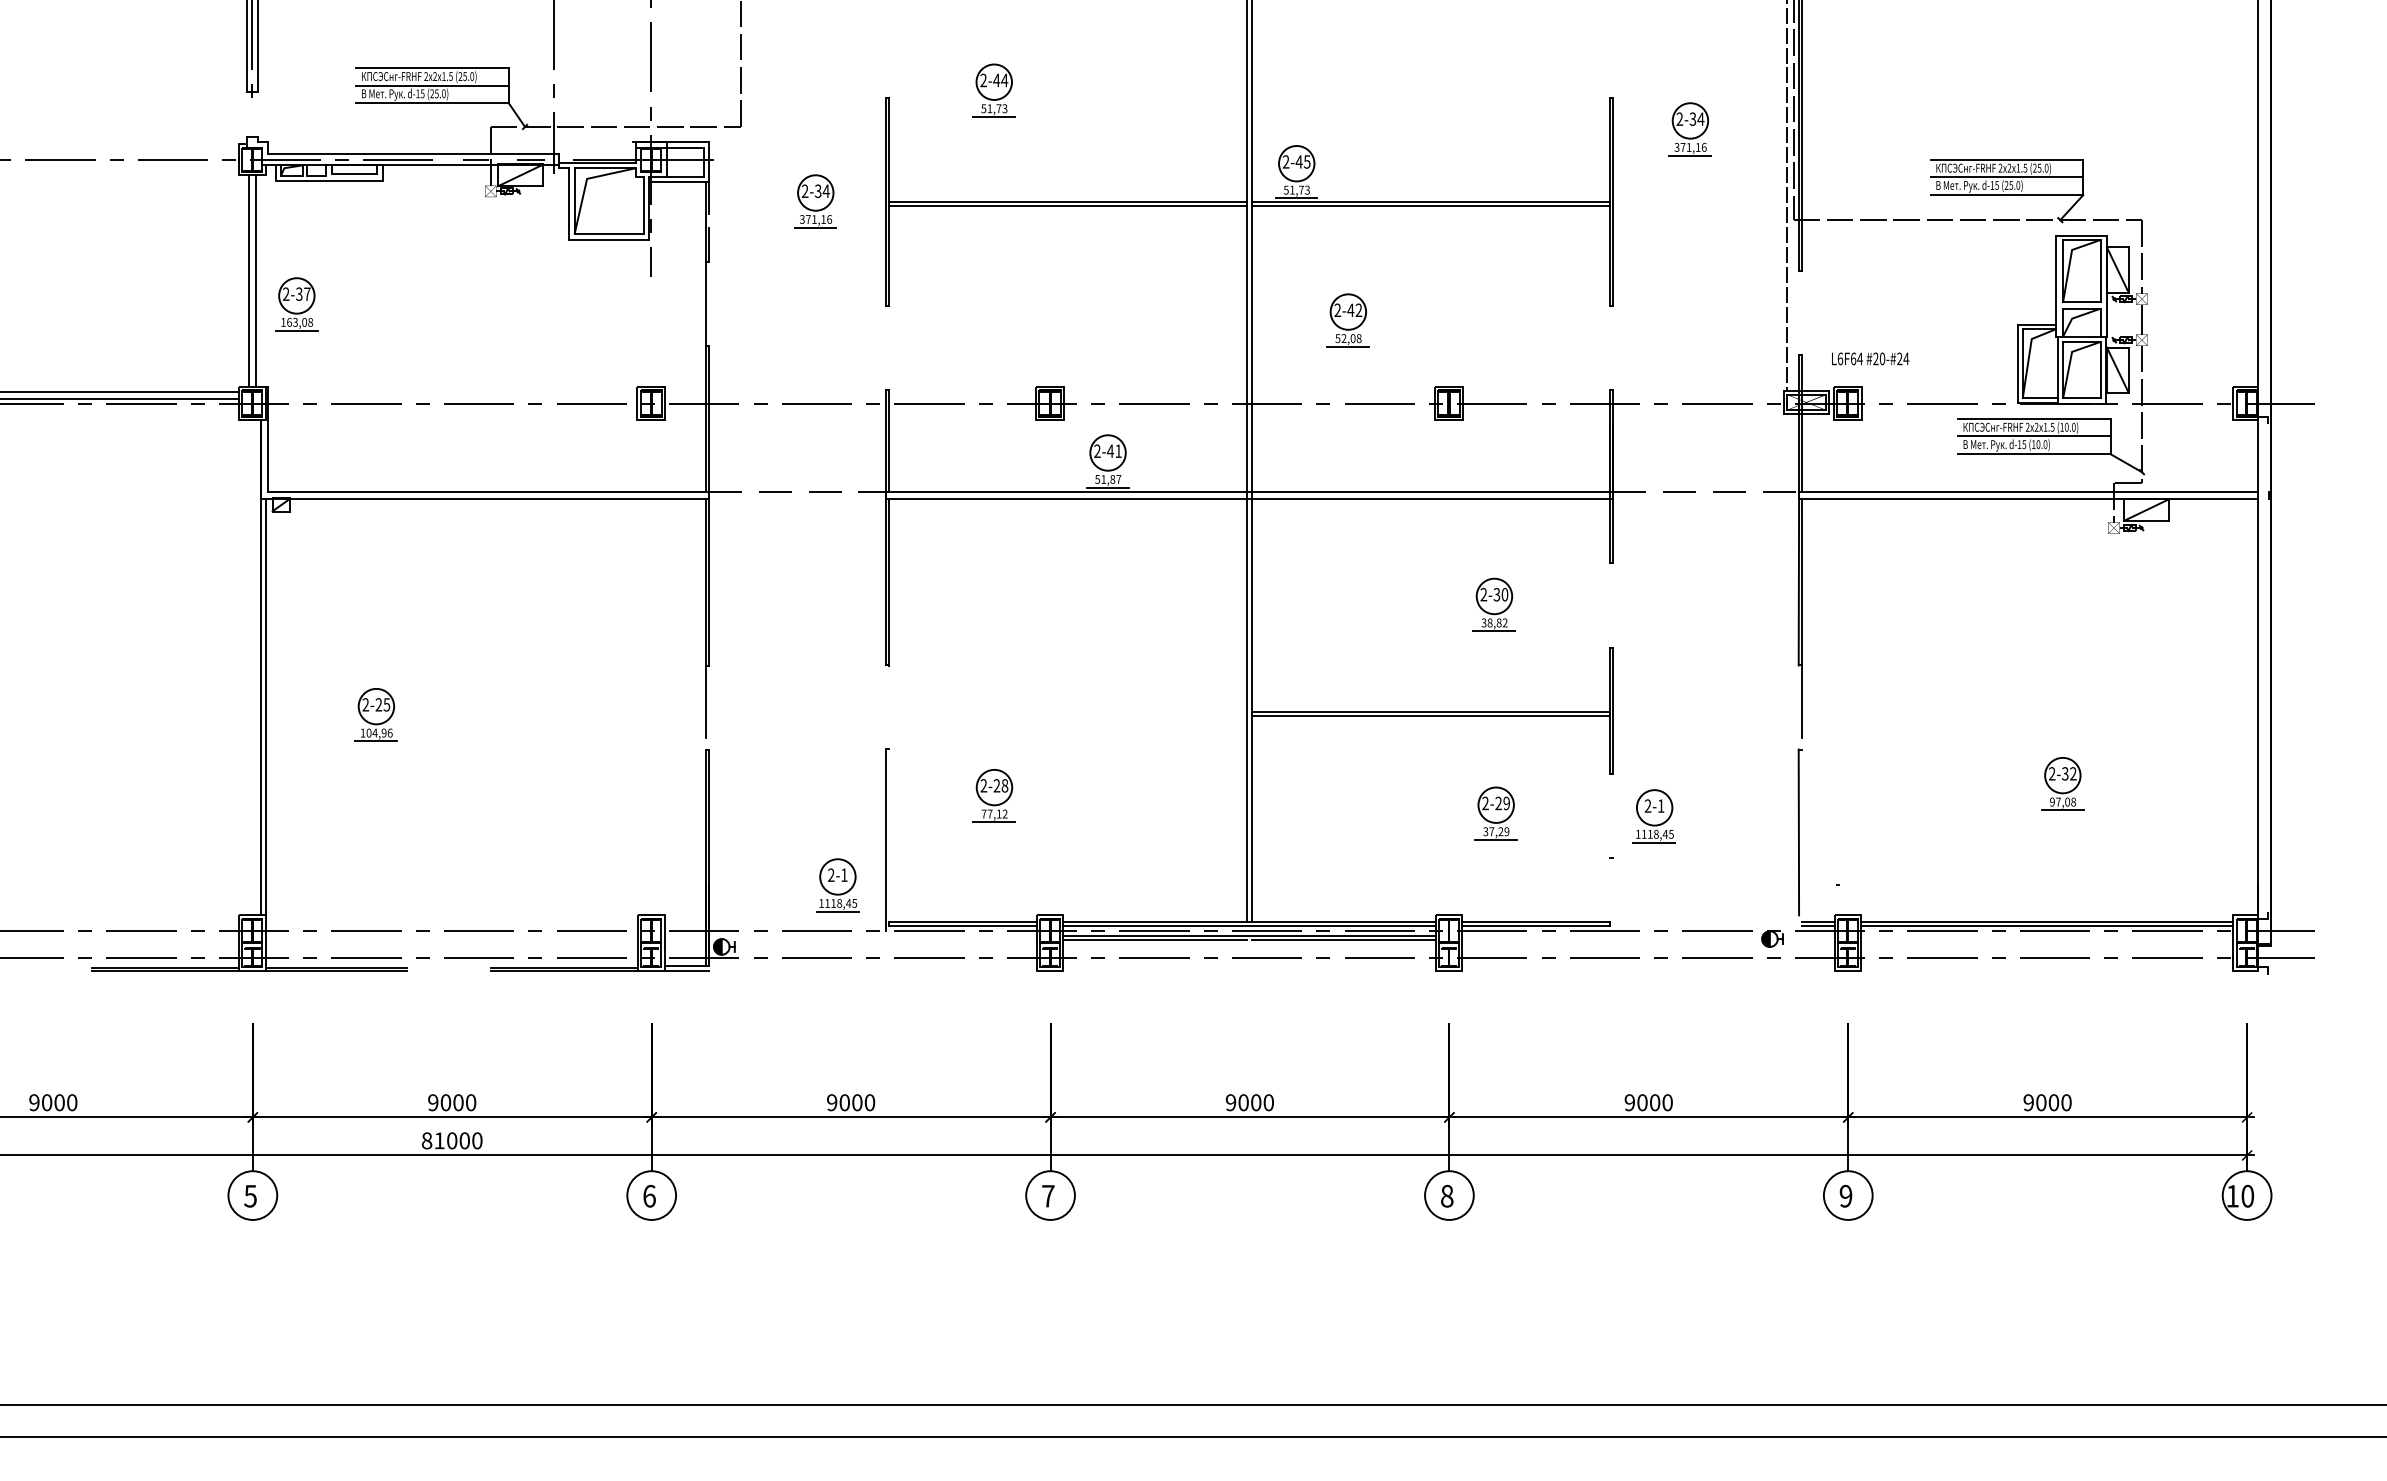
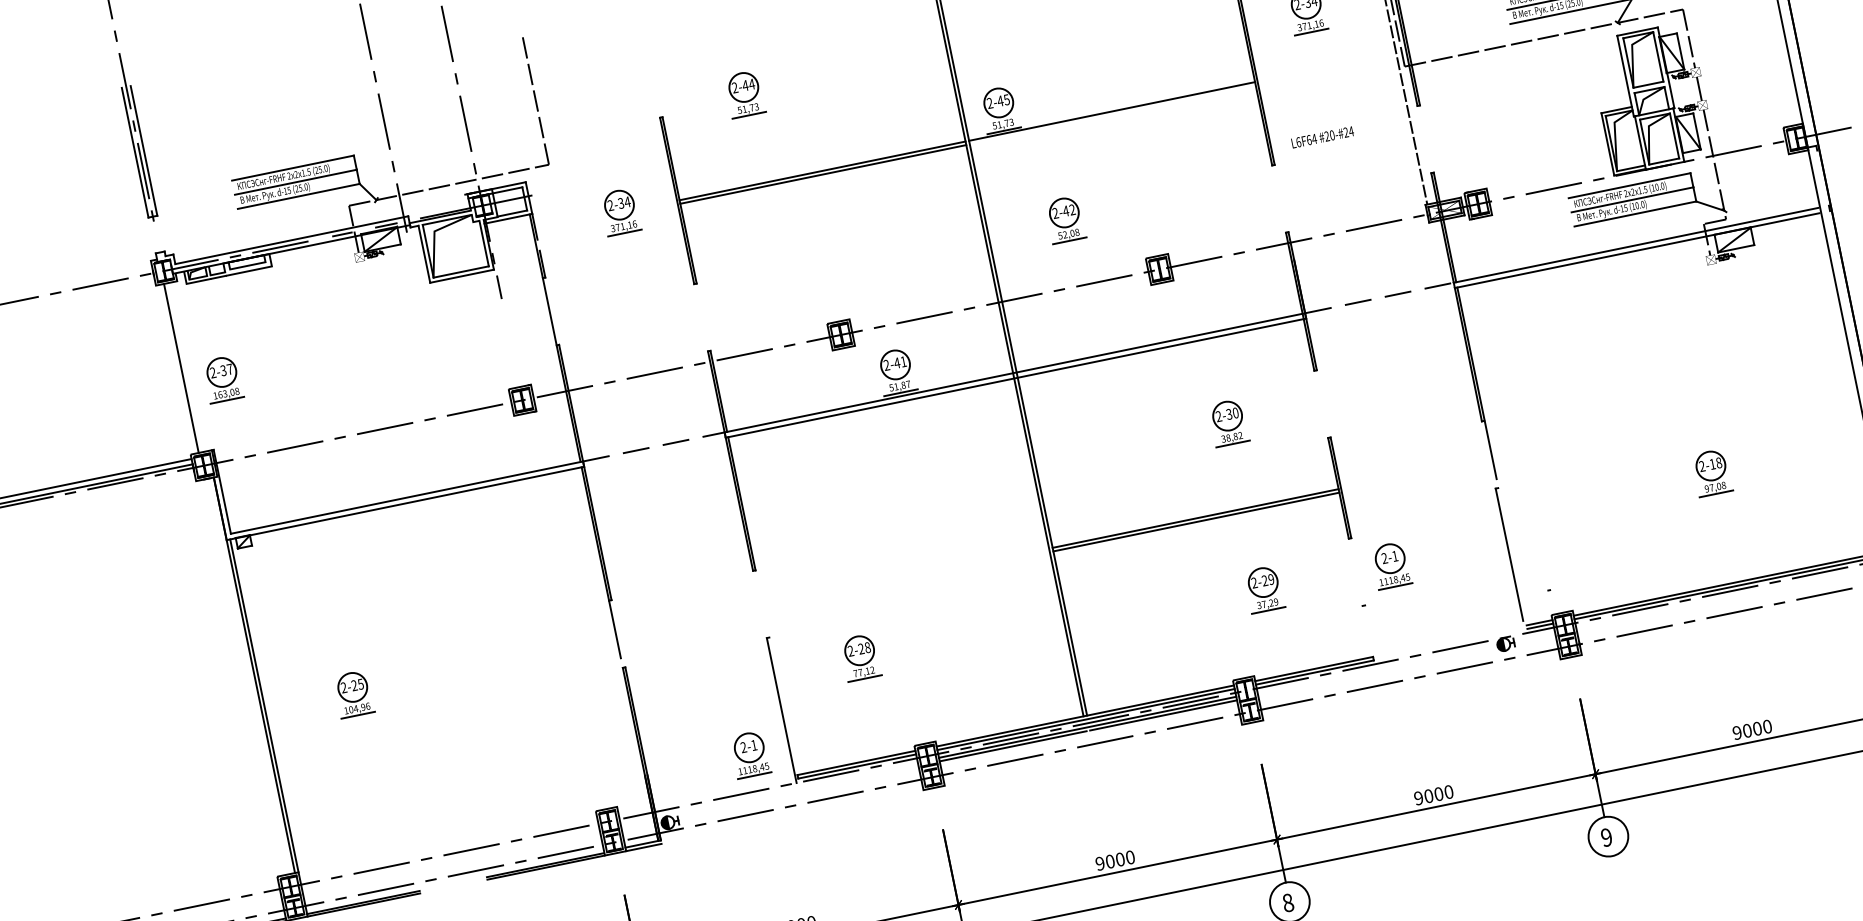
line: (1430, 206) -> (1112, 115), removed
line: (255, 280) -> (186, 366), removed
text: (1870, 358) -> (1322, 137), moved
text: (2069, 773) -> (1715, 463), 2-32 -> 2-18

